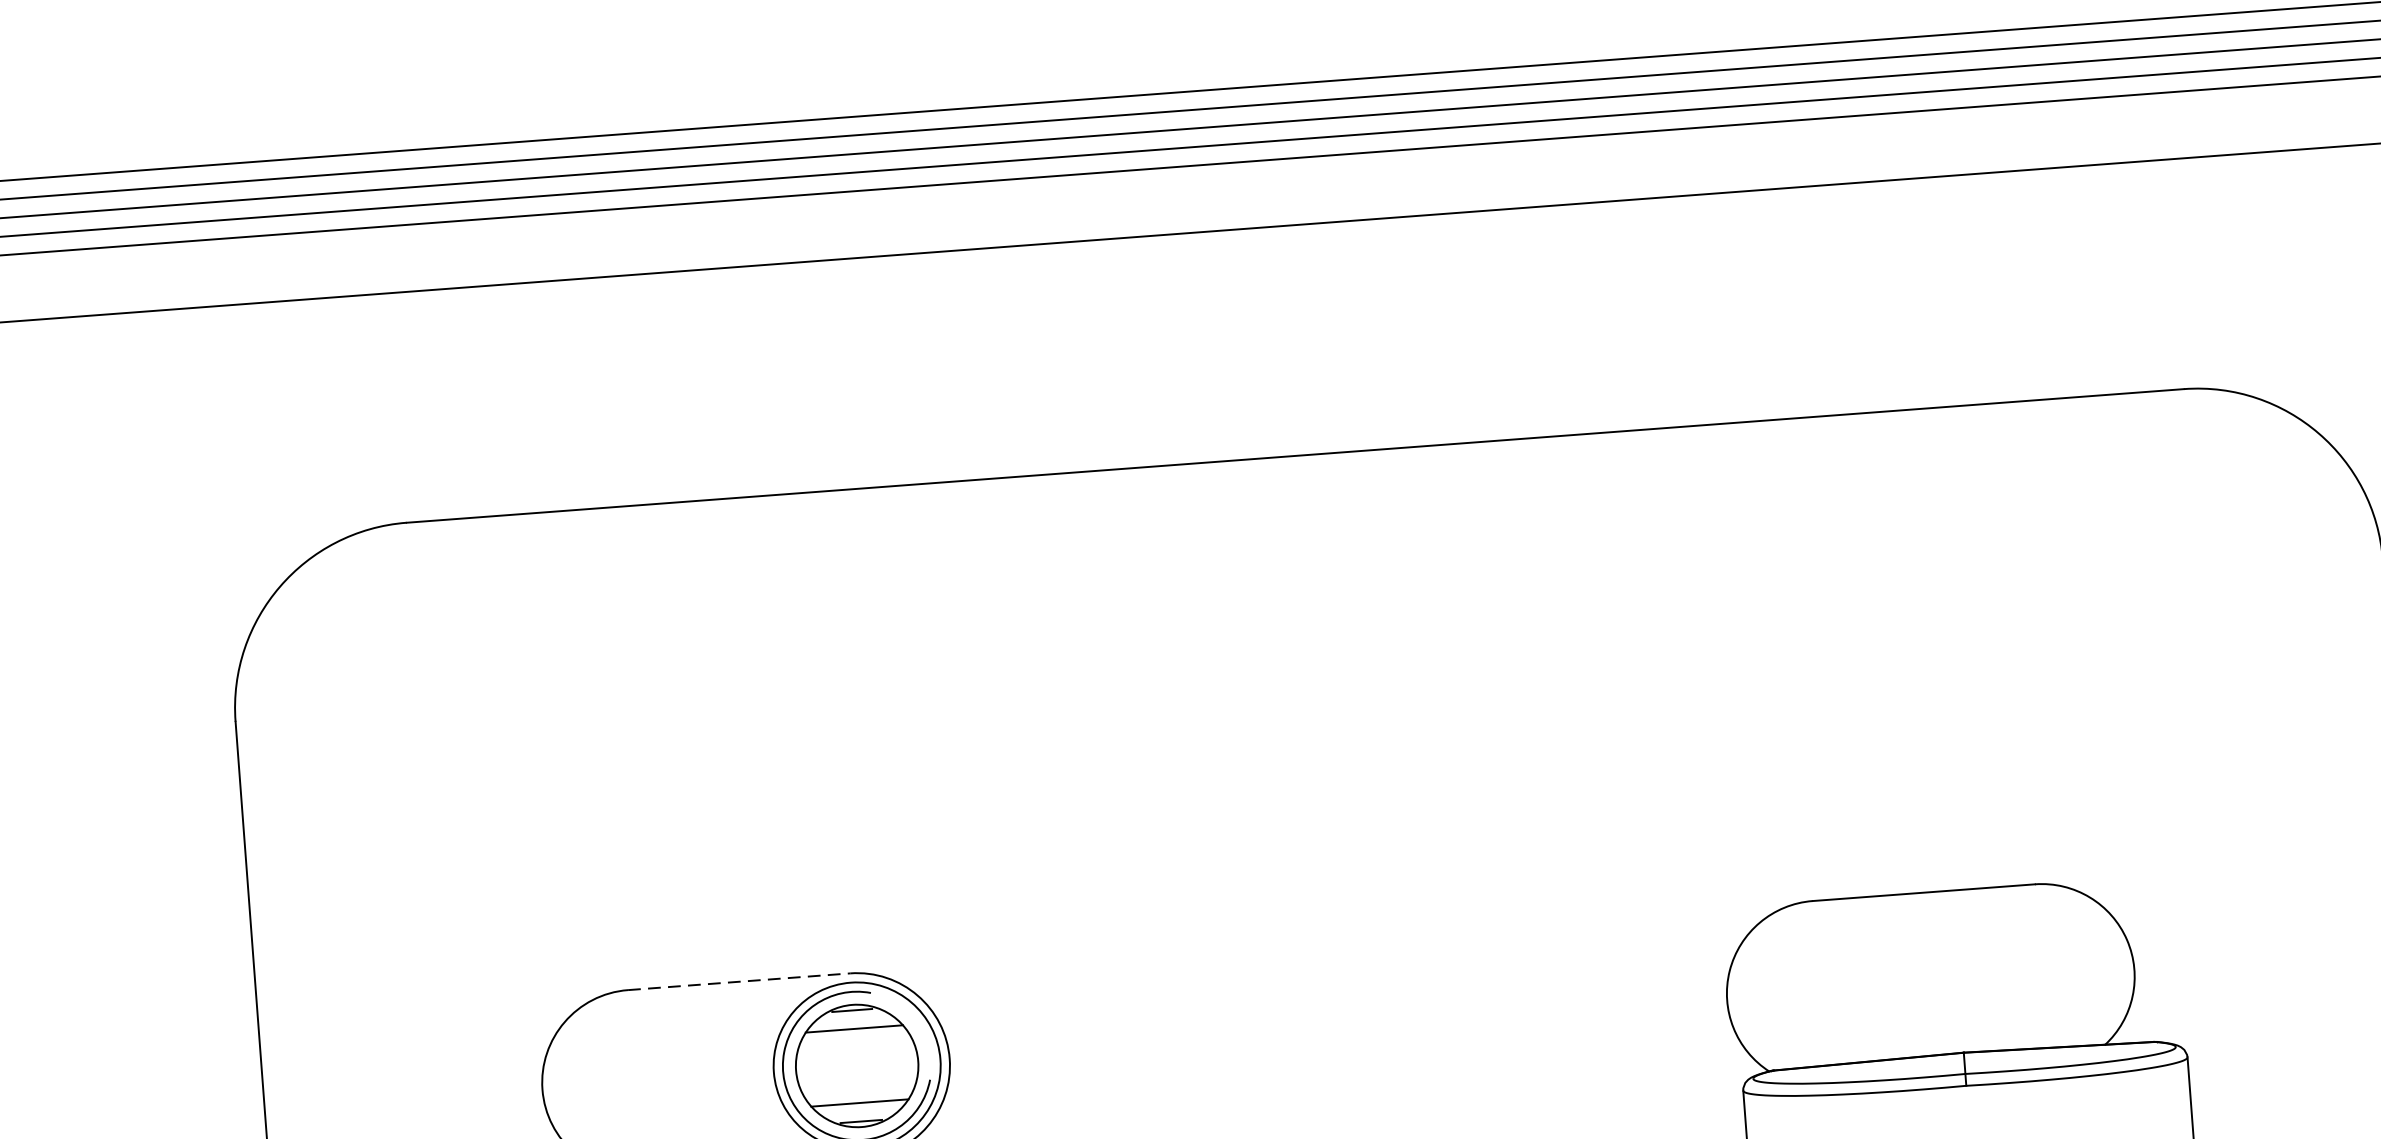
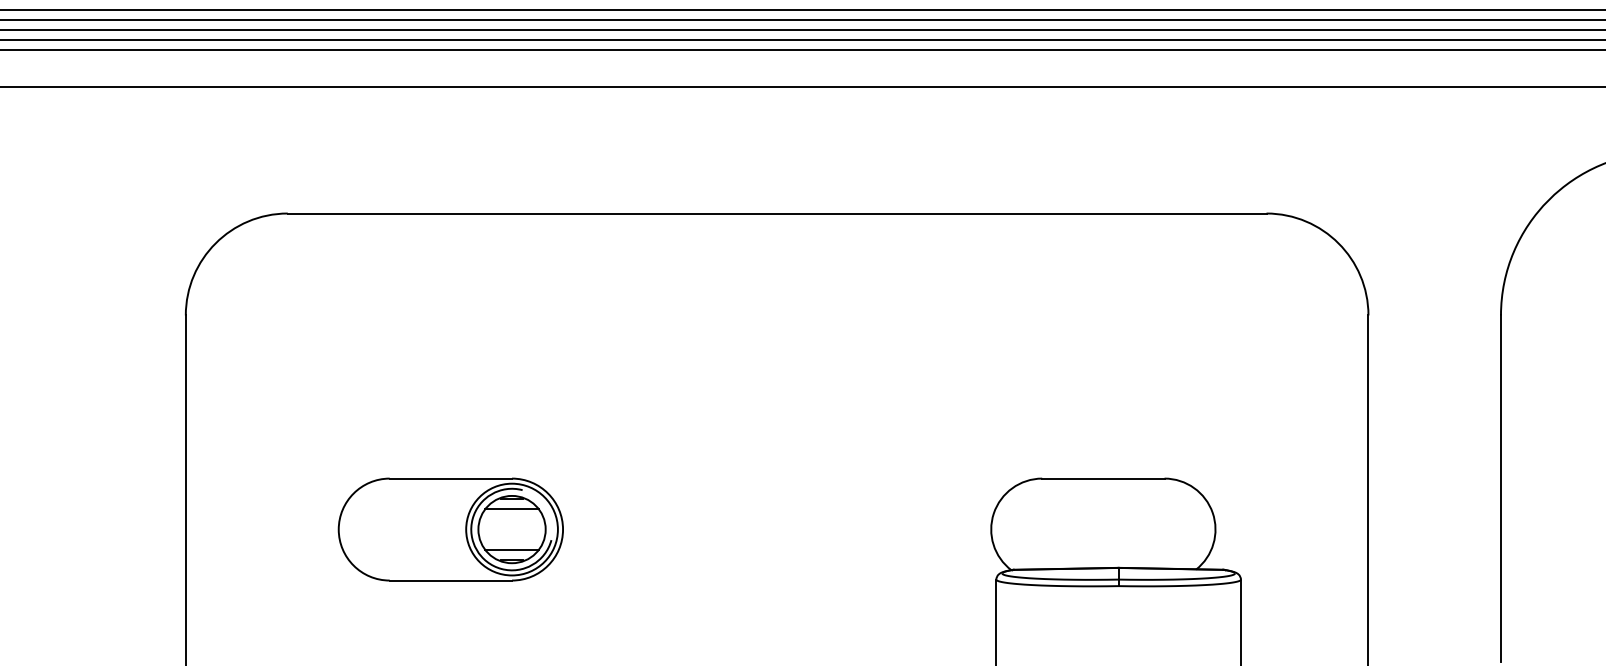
line: (740, 981) -> (451, 478), dashed -> solid

